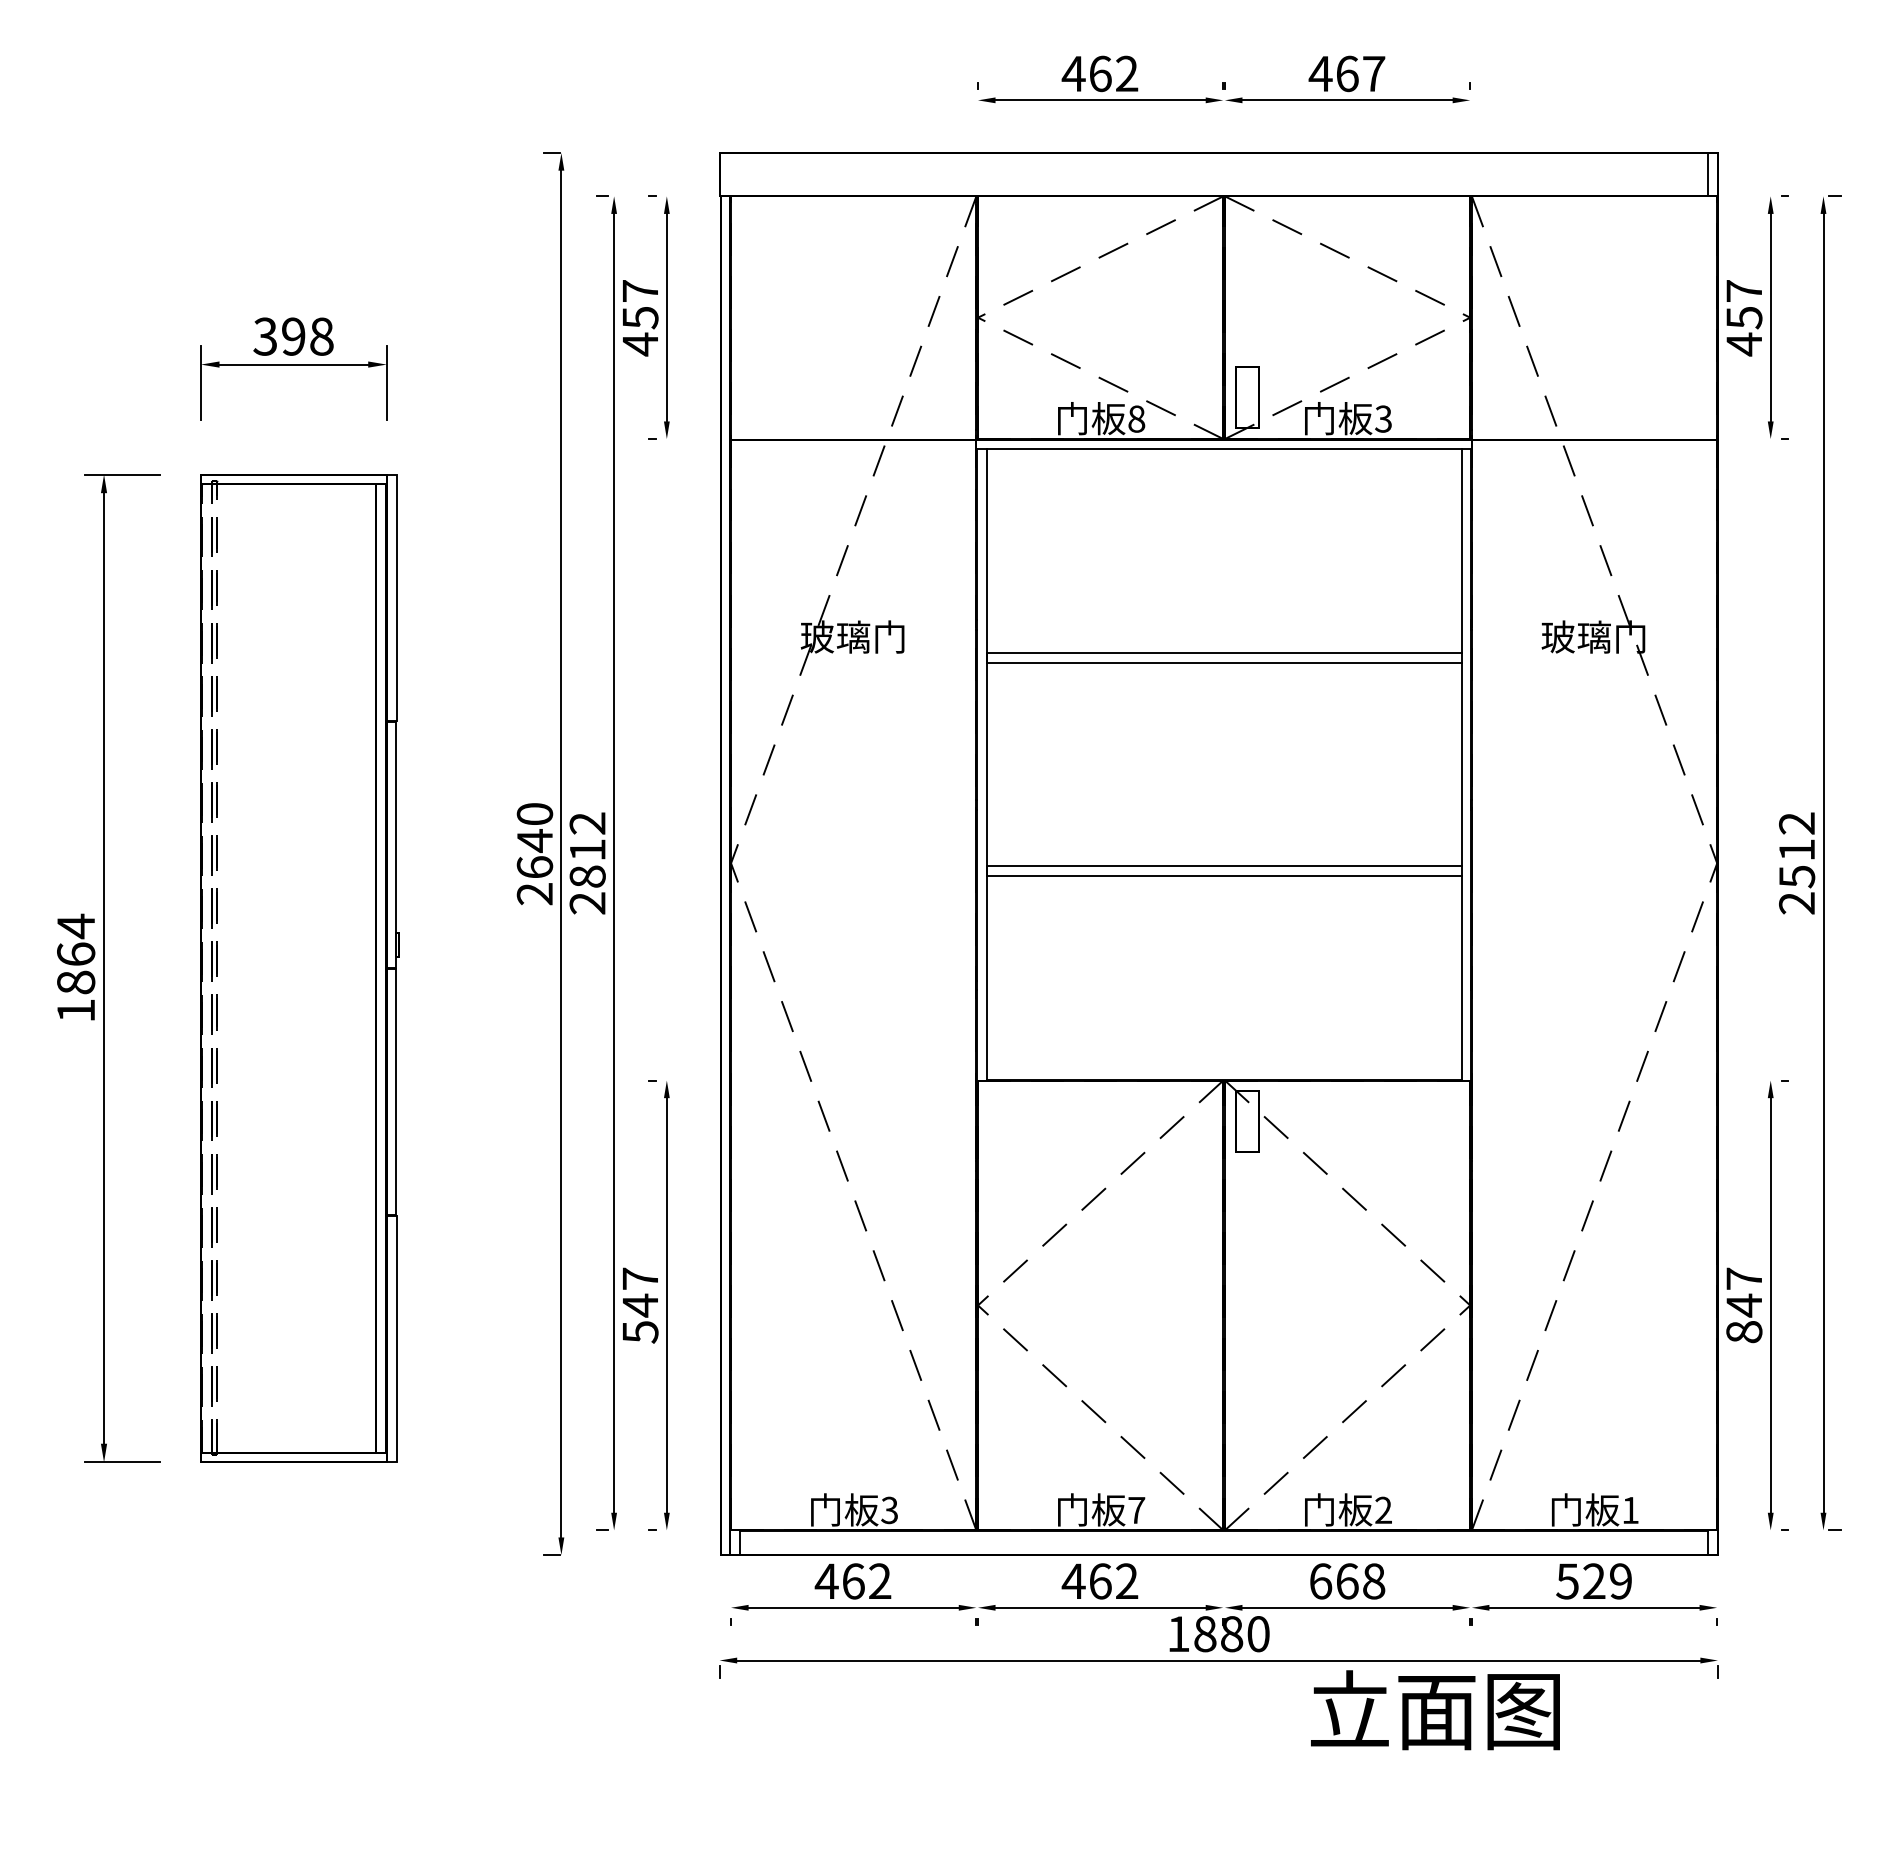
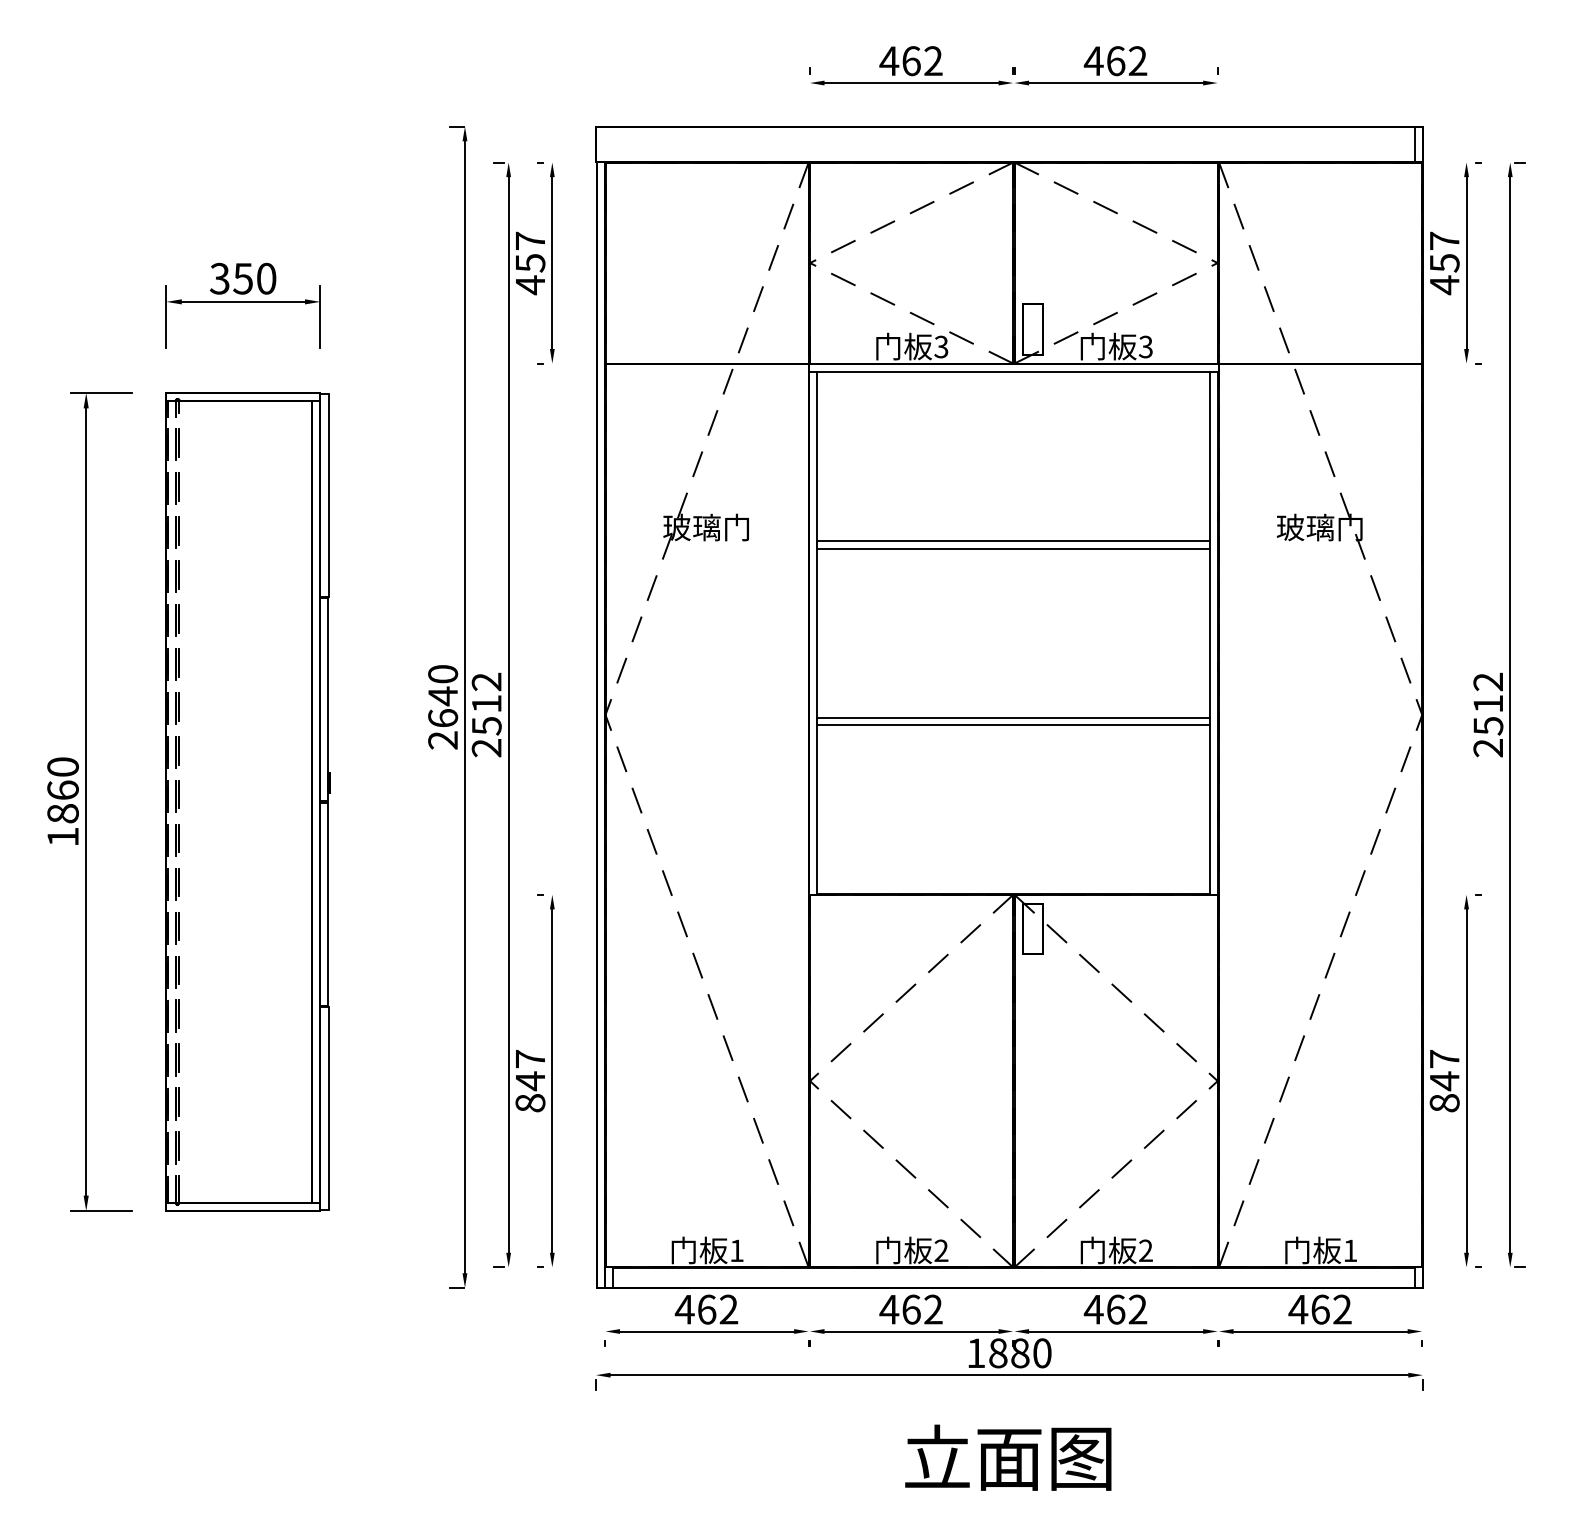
text: (1374, 73) -> (1138, 60), 467 -> 462
text: (307, 336) -> (254, 278), 398 -> 350
text: (1136, 418) -> (941, 346), 8 -> 3
text: (587, 876) -> (486, 725), 2812 -> 2512
text: (76, 926) -> (63, 767), 1864 -> 1860
text: (640, 1332) -> (530, 1103), 547 -> 847
text: (1136, 1509) -> (941, 1250), 7 -> 2
text: (889, 1510) -> (736, 1250), 3 -> 1
text: (1346, 1581) -> (1115, 1309), 668 -> 462
text: (1593, 1581) -> (1319, 1309), 529 -> 462
text: (1435, 1710) -> (1008, 1457), moved

